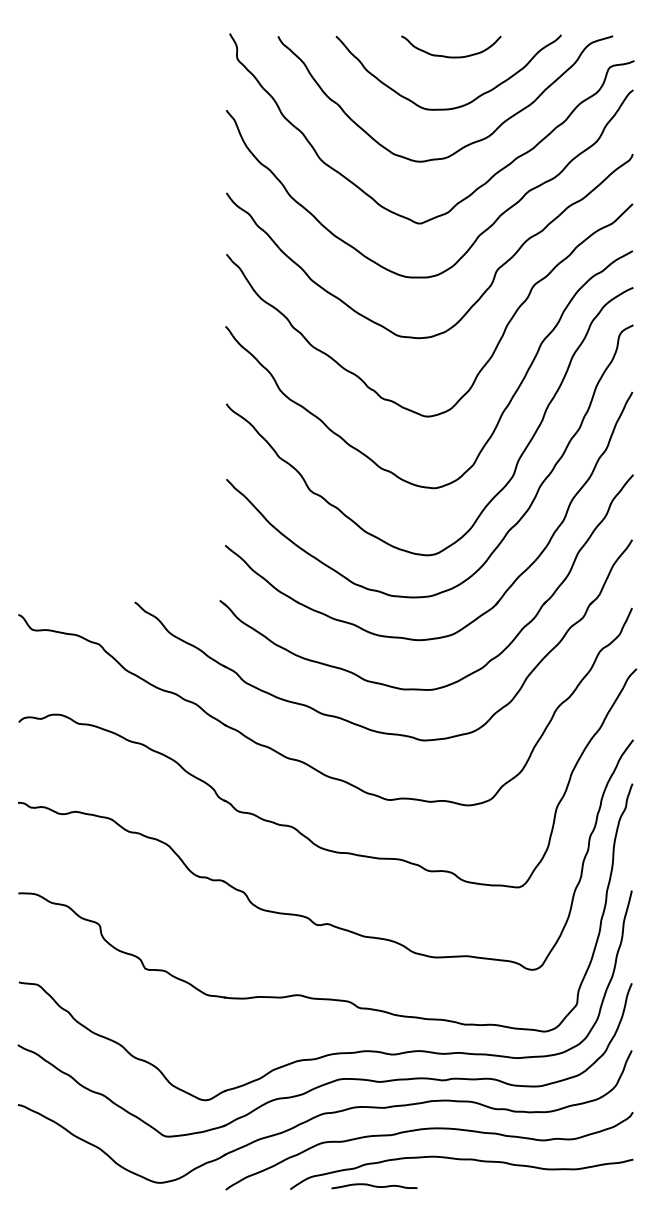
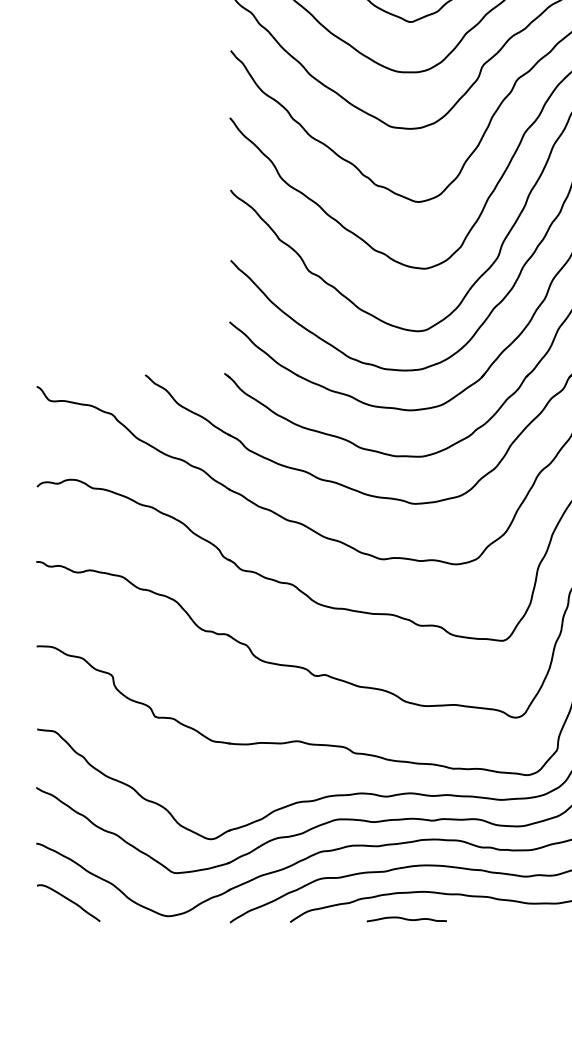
curve: (53, 1166) -> (69, 900), added
curve: (374, 1186) -> (406, 919), moved

